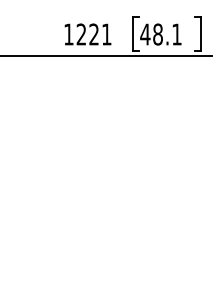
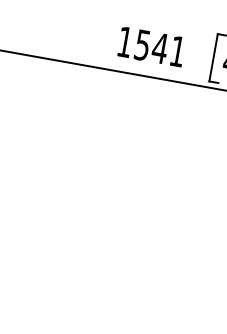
text: (87, 34) -> (150, 46), 1221 -> 1541

